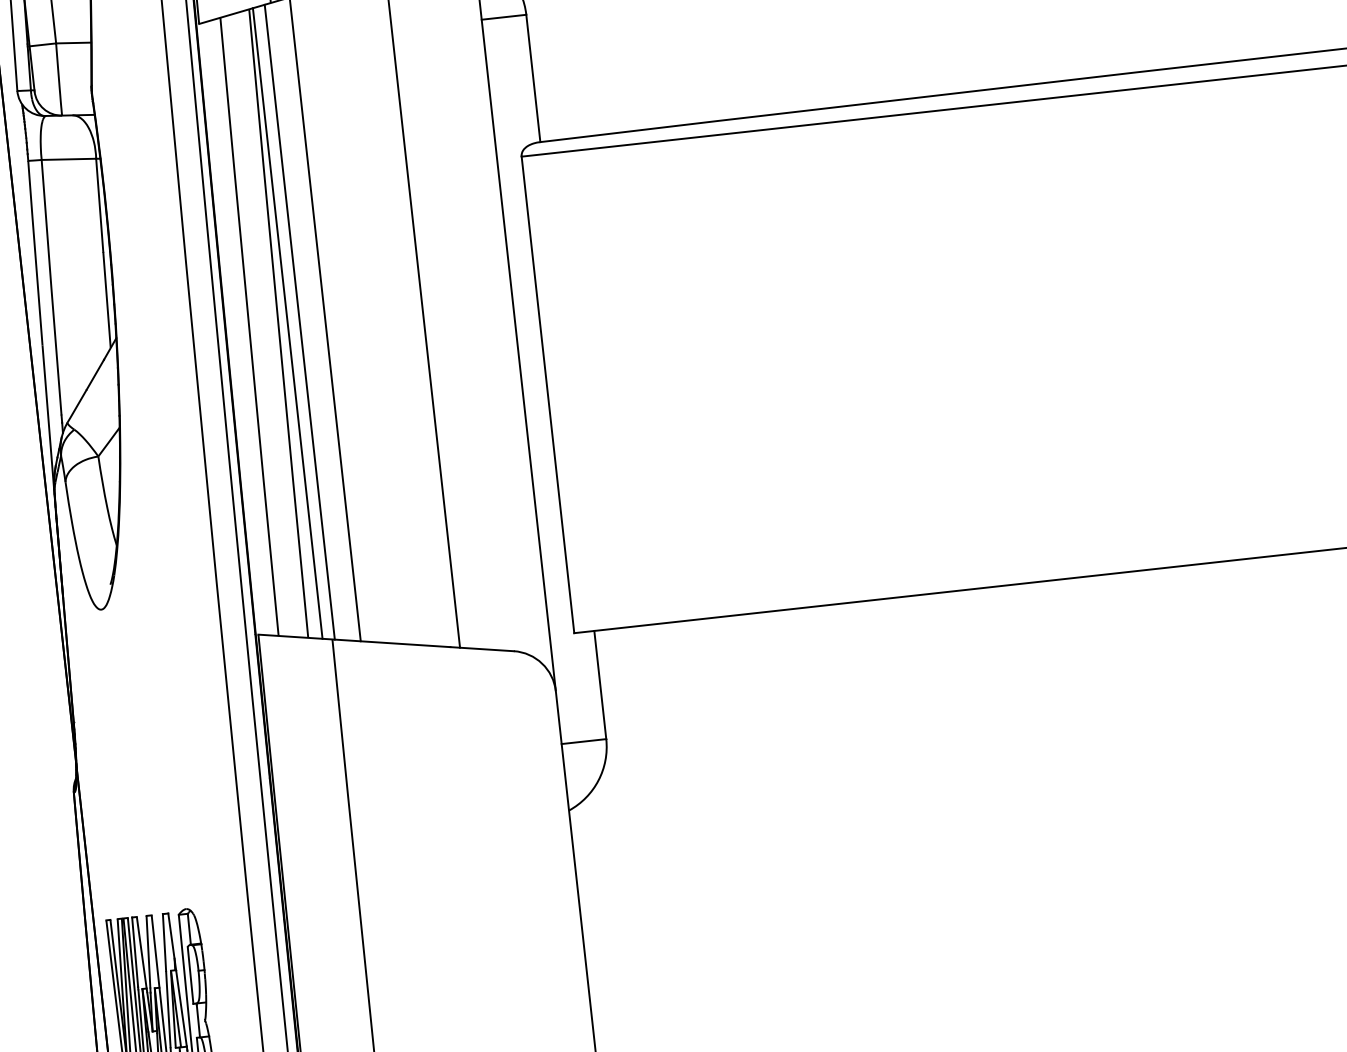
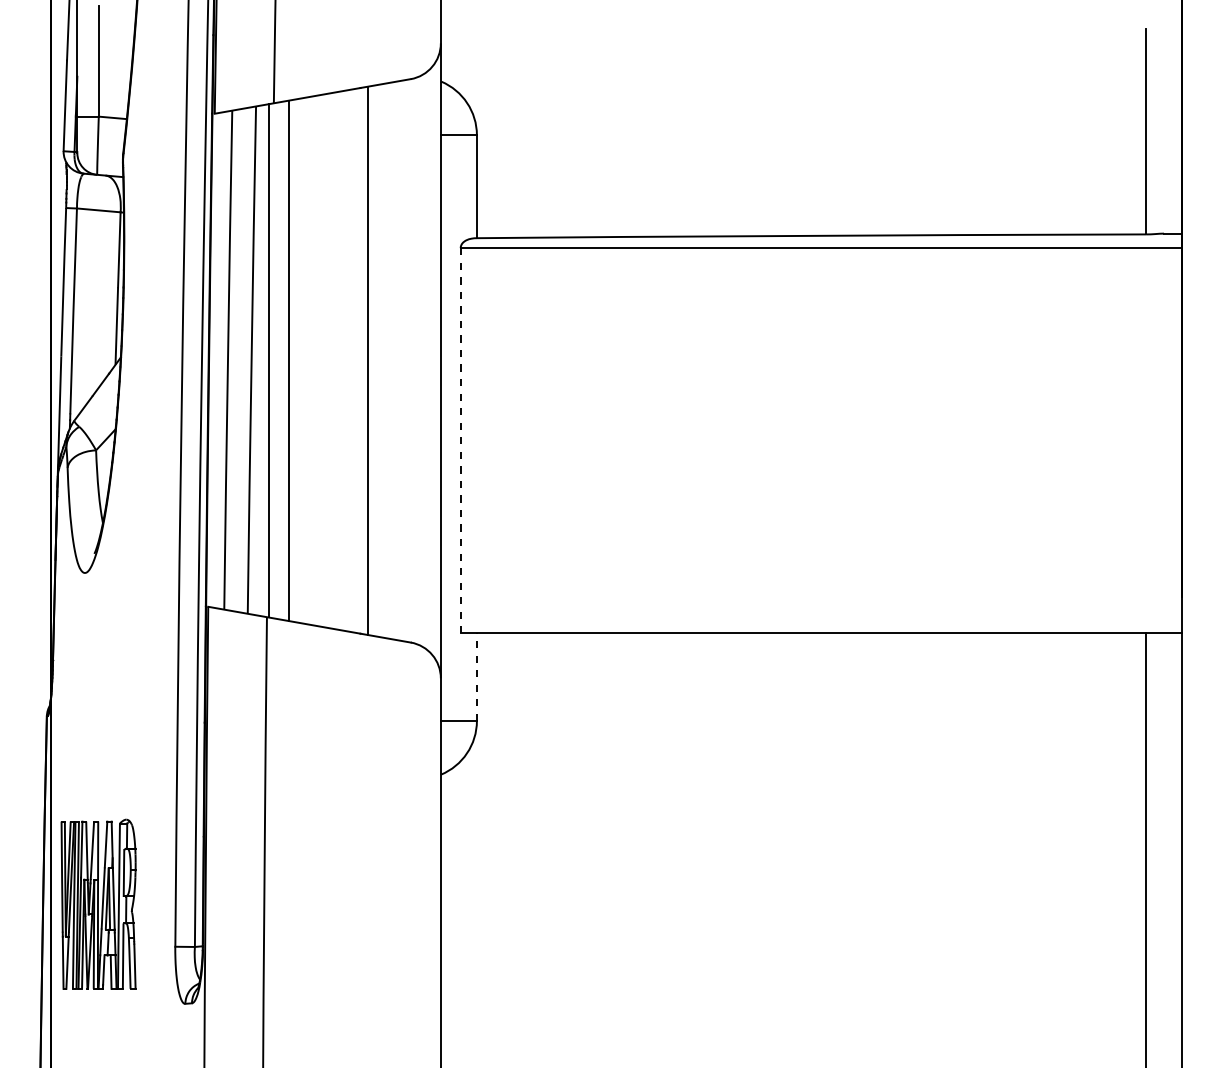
line: (288, 323) -> (259, 360), removed
line: (547, 394) -> (460, 440), solid -> dashed
line: (599, 685) -> (476, 677), solid -> dashed

